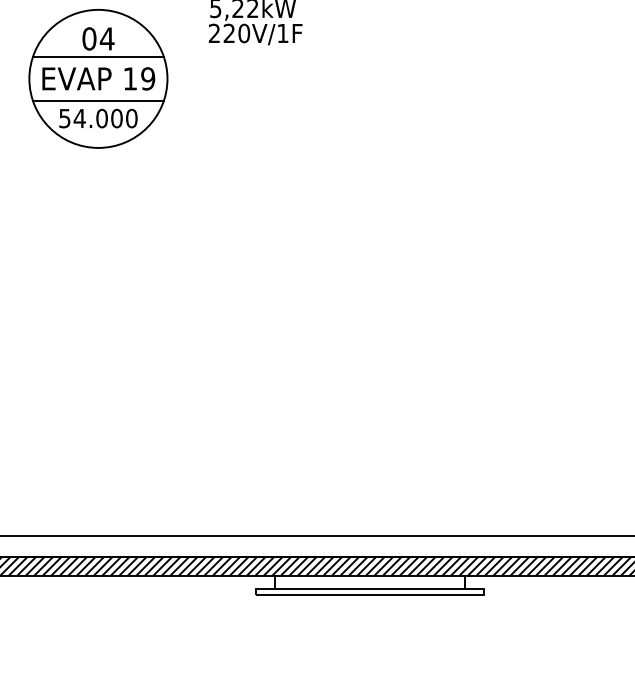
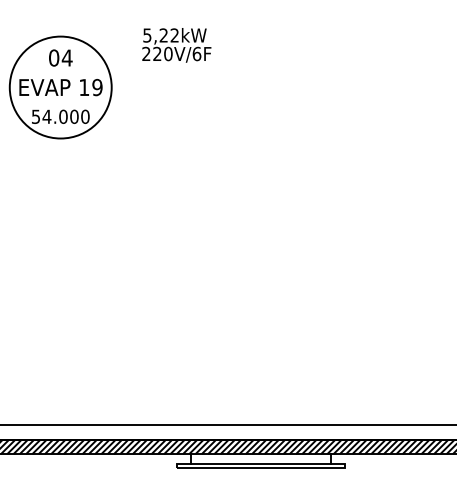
text: (282, 33) -> (196, 54), 220V/1F -> 220V/6F
line: (98, 56) -> (60, 71), removed
line: (98, 101) -> (60, 104), removed

